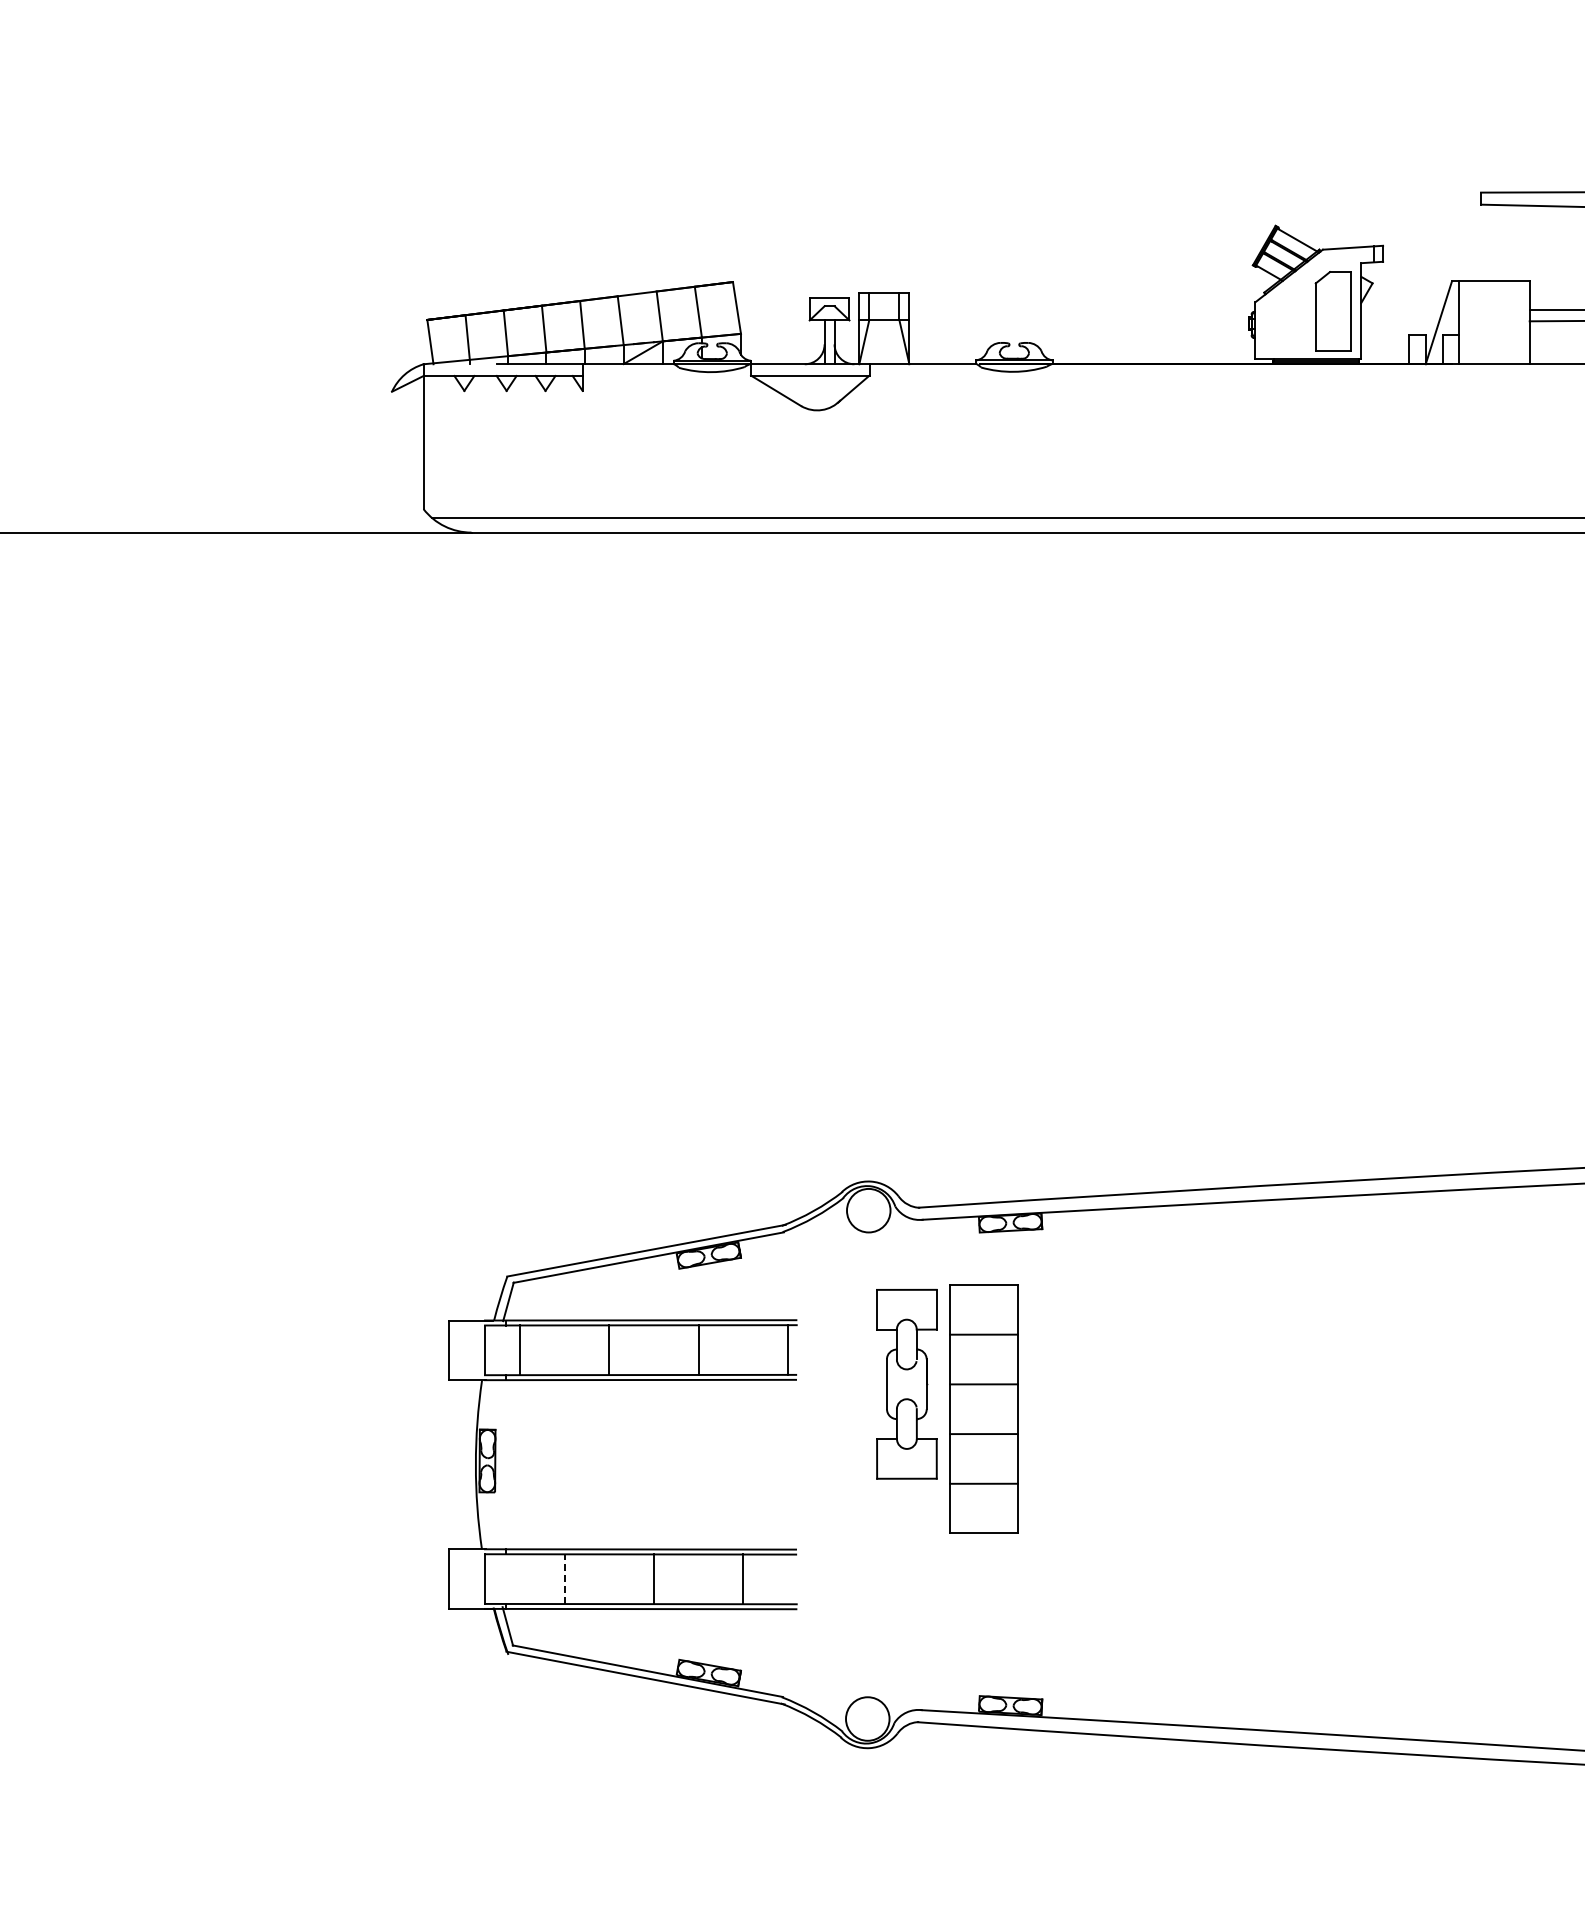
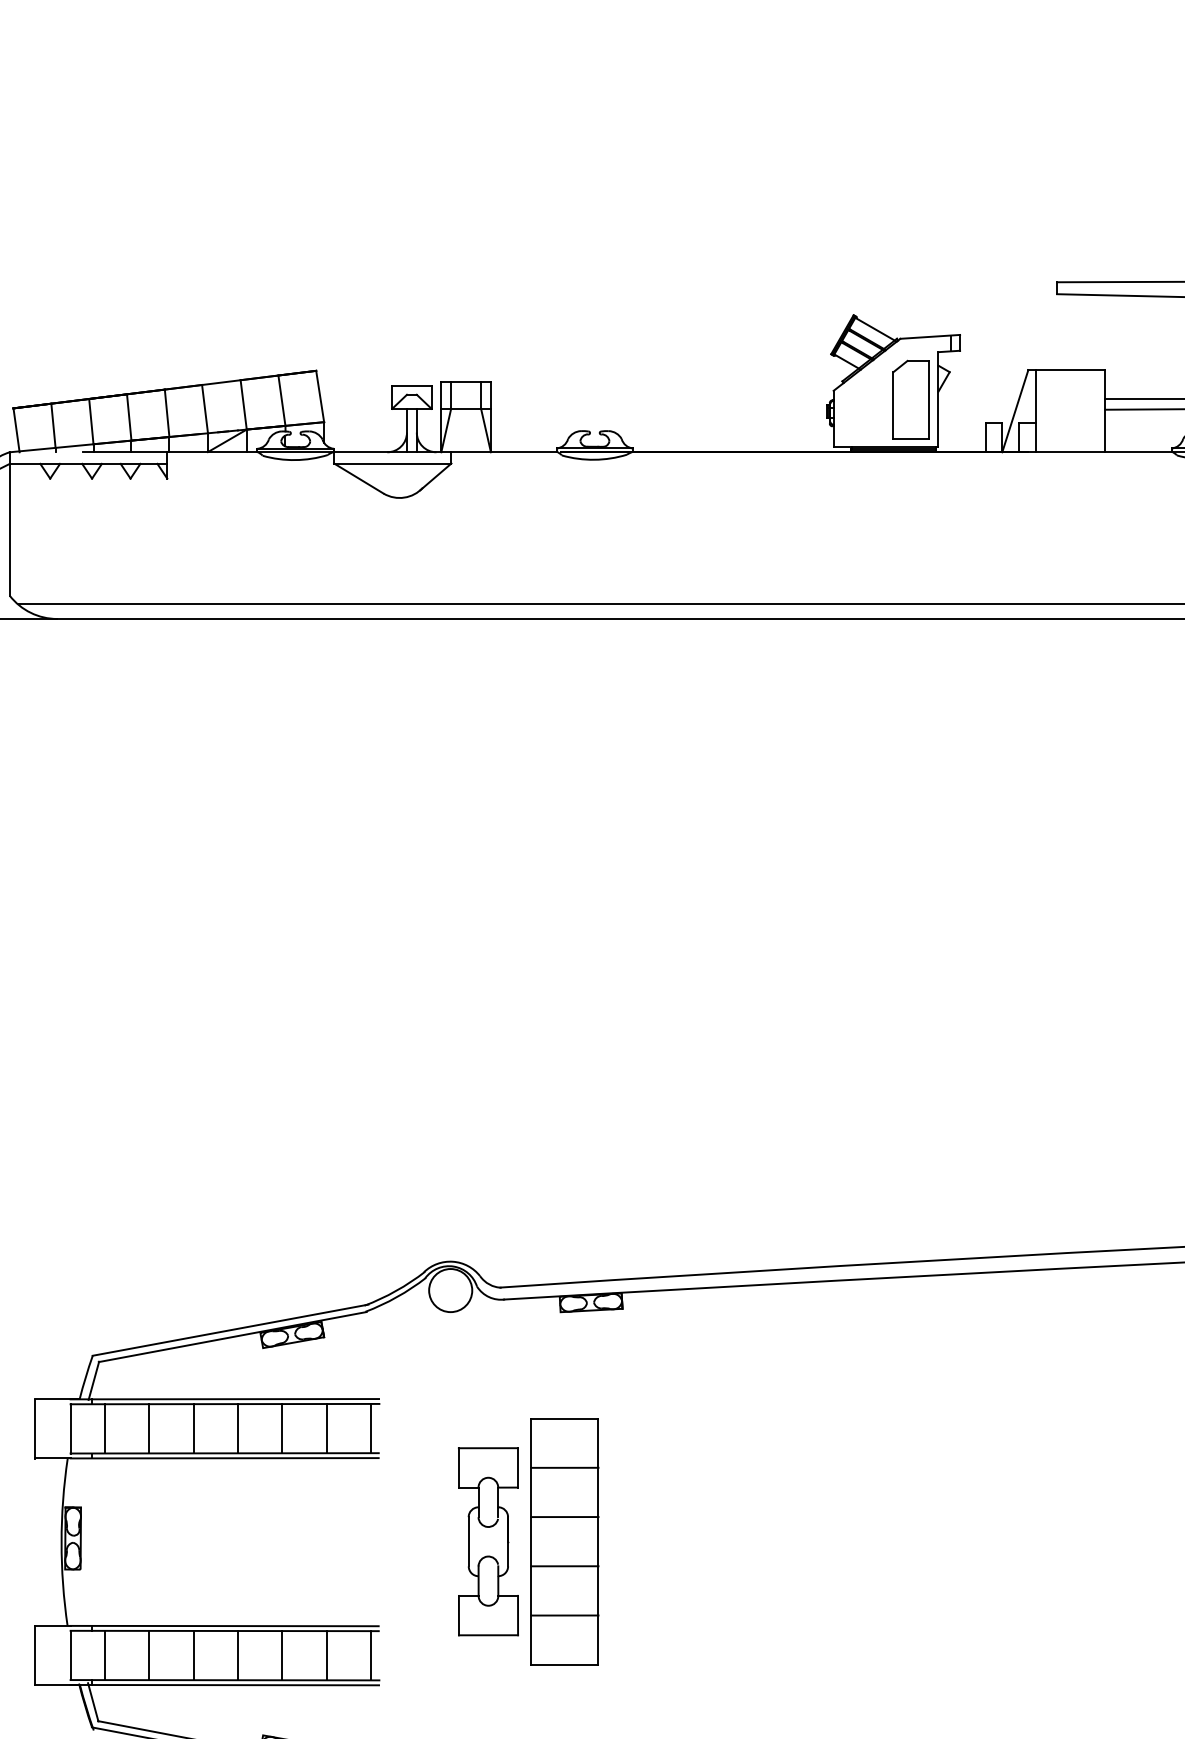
line: (564, 1350) -> (149, 1429), added
line: (654, 1350) -> (238, 1429), added
line: (743, 1350) -> (326, 1429), added
part: (906, 1383) -> (488, 1540), moved
part: (983, 1408) -> (564, 1540), moved
line: (519, 1579) -> (104, 1655), added
line: (564, 1579) -> (149, 1655), dashed -> solid
line: (609, 1579) -> (193, 1655), added
line: (698, 1579) -> (282, 1655), added
line: (788, 1579) -> (371, 1655), added

